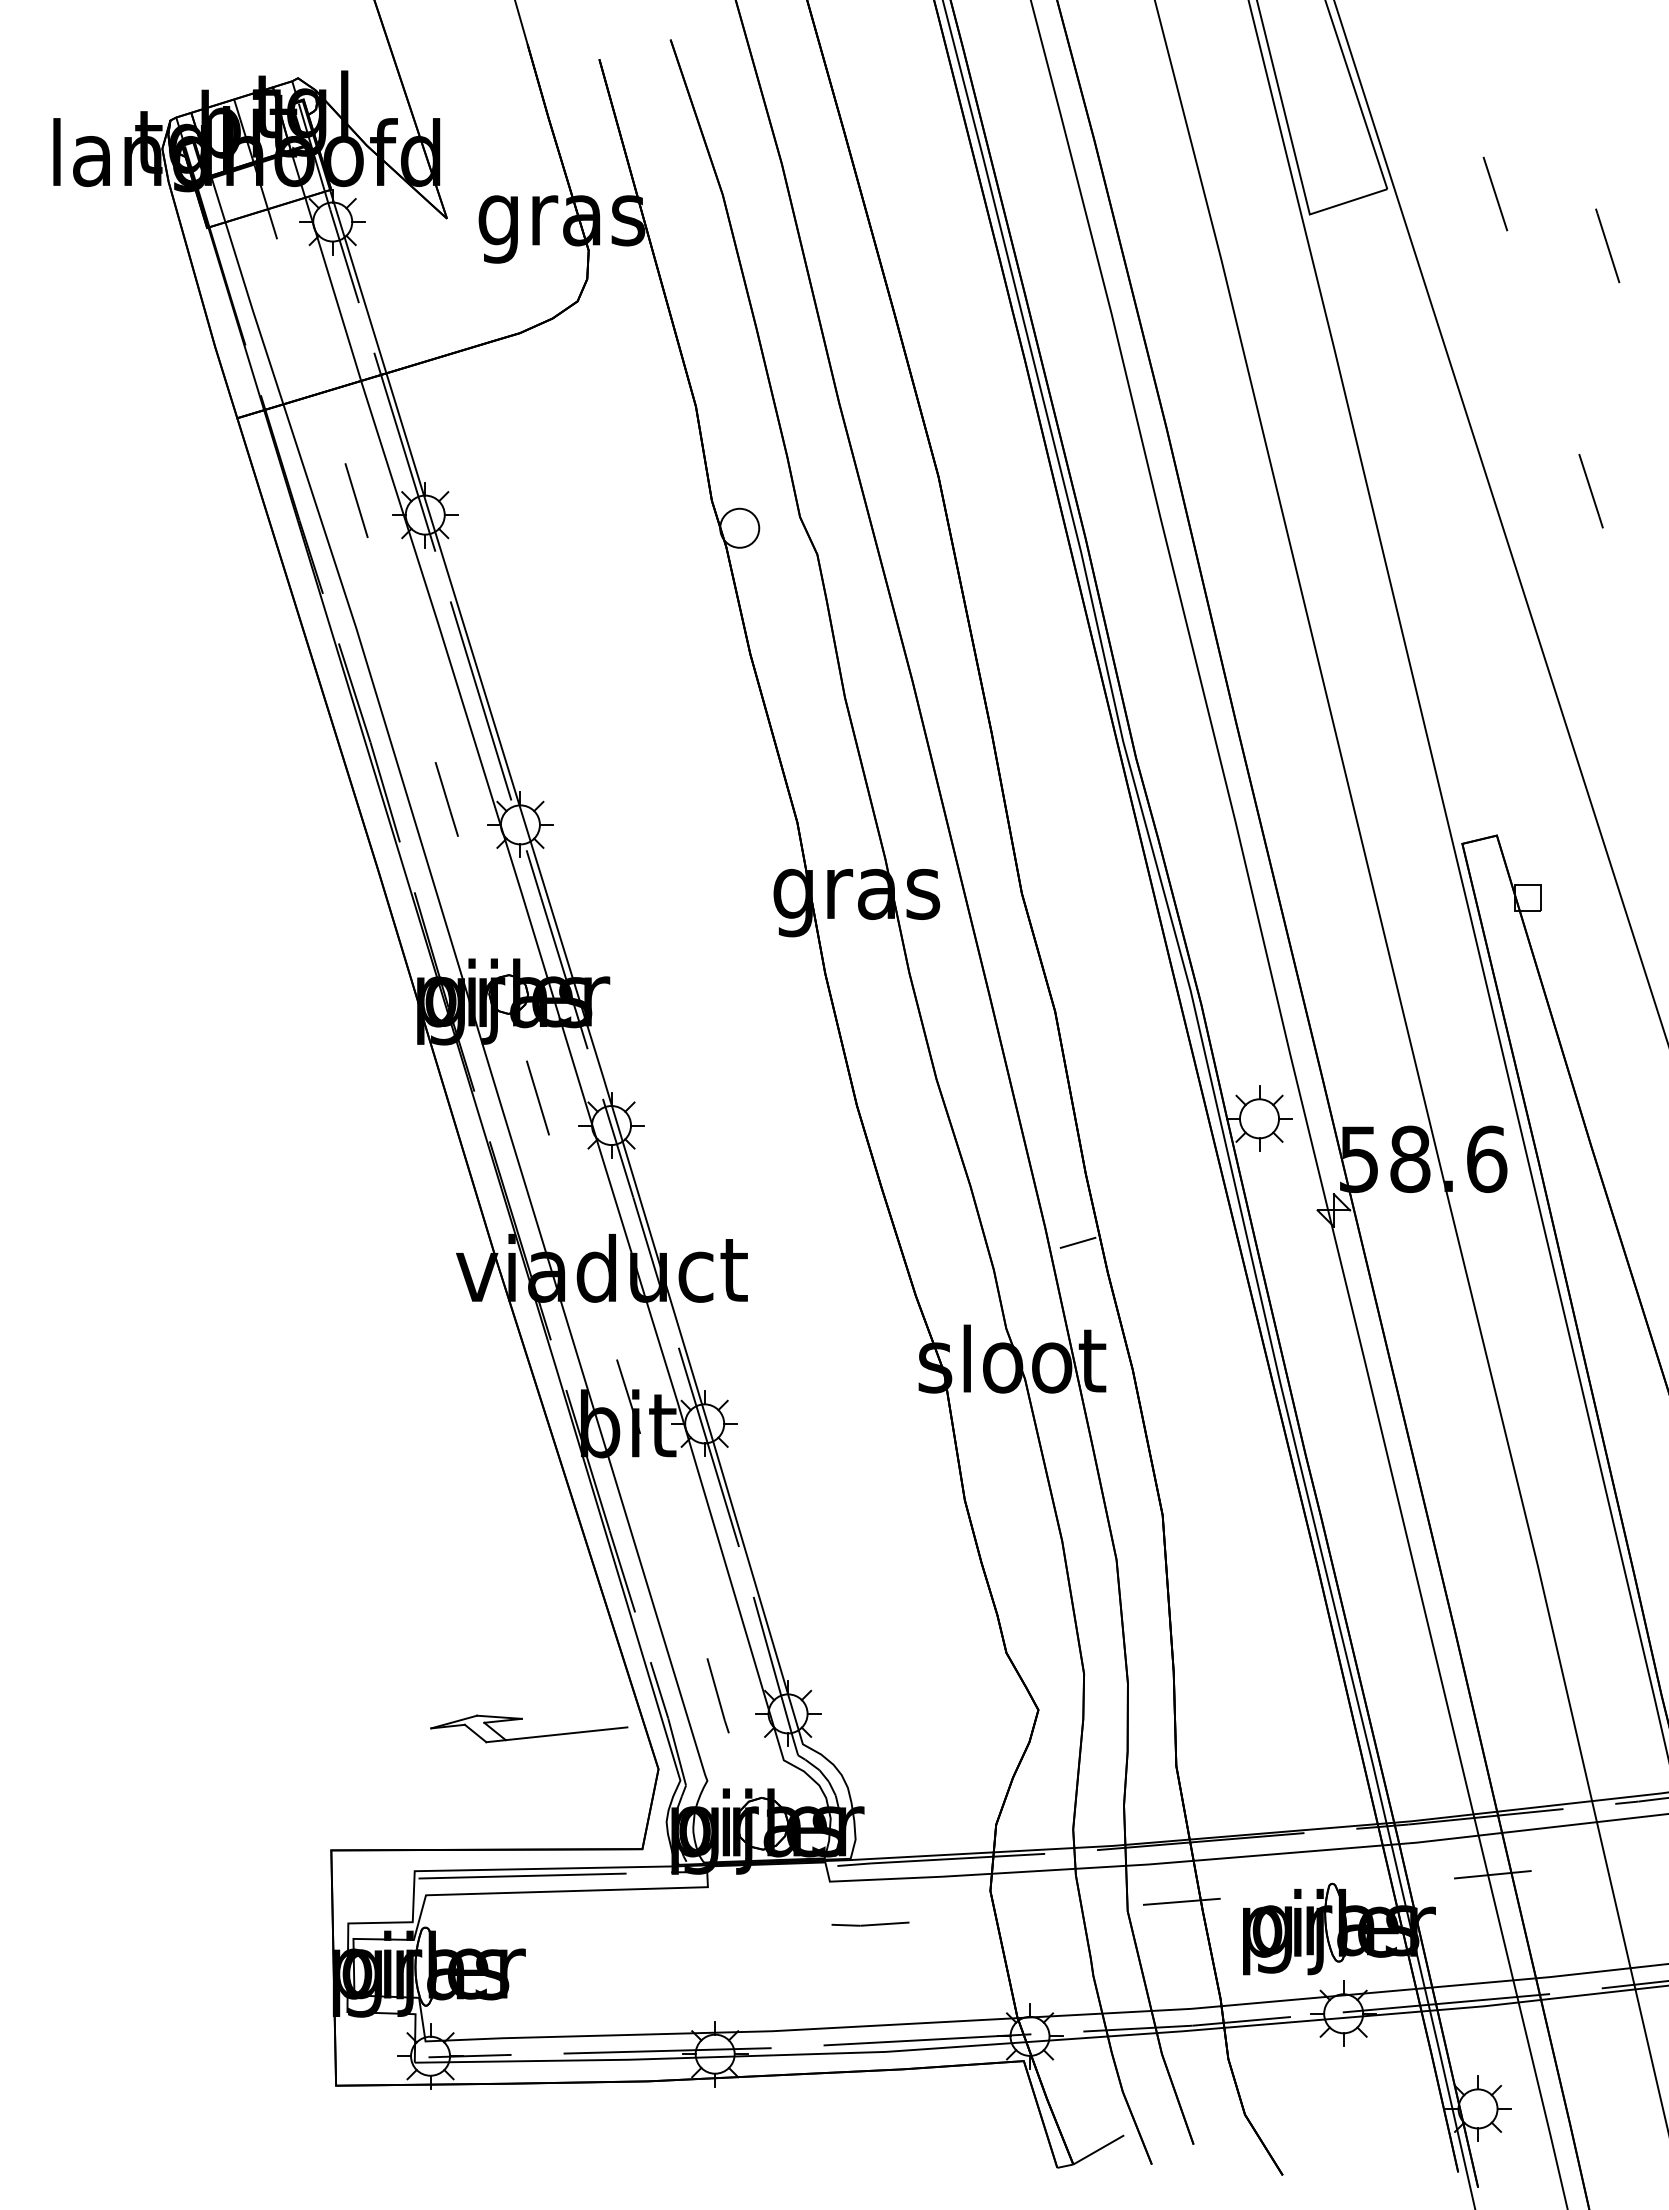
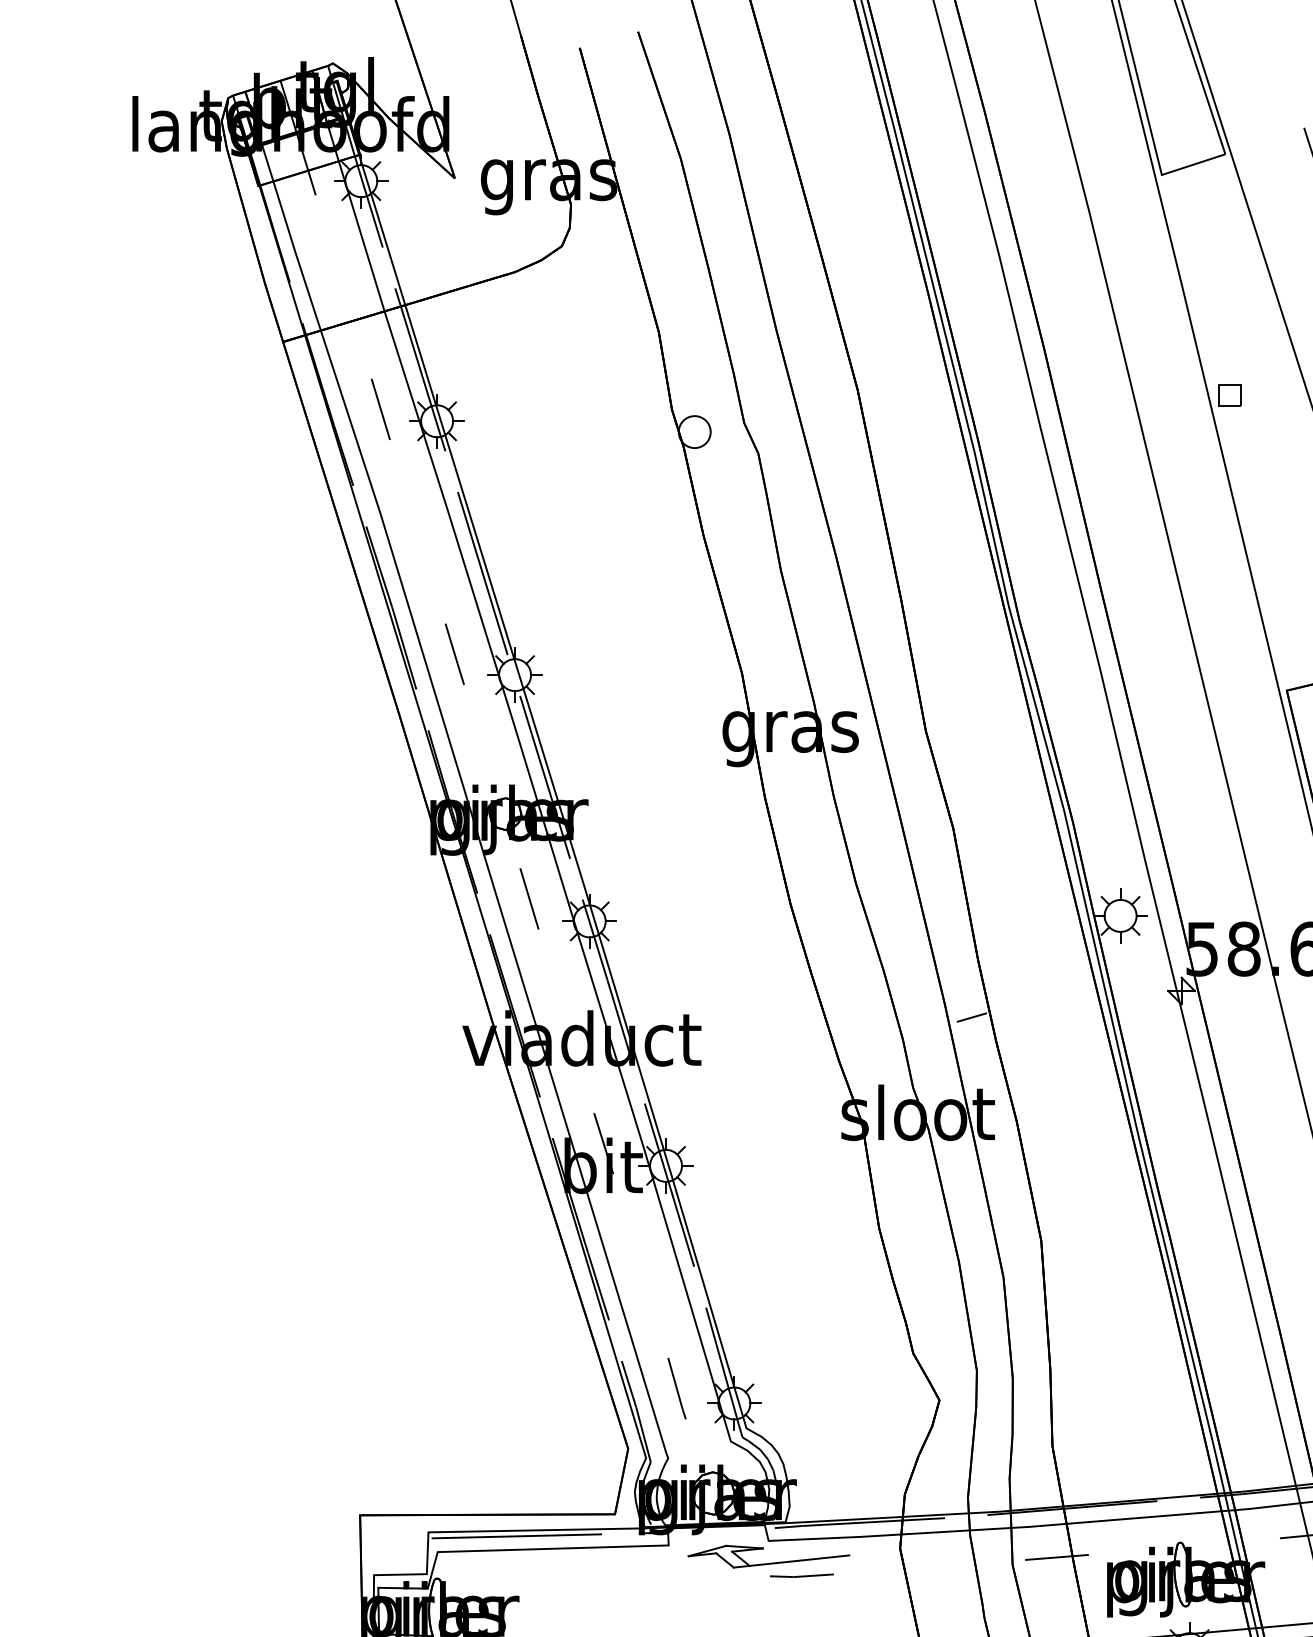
part: (1392, 482) -> (1229, 394), added
part: (529, 1736) -> (769, 1562), moved

